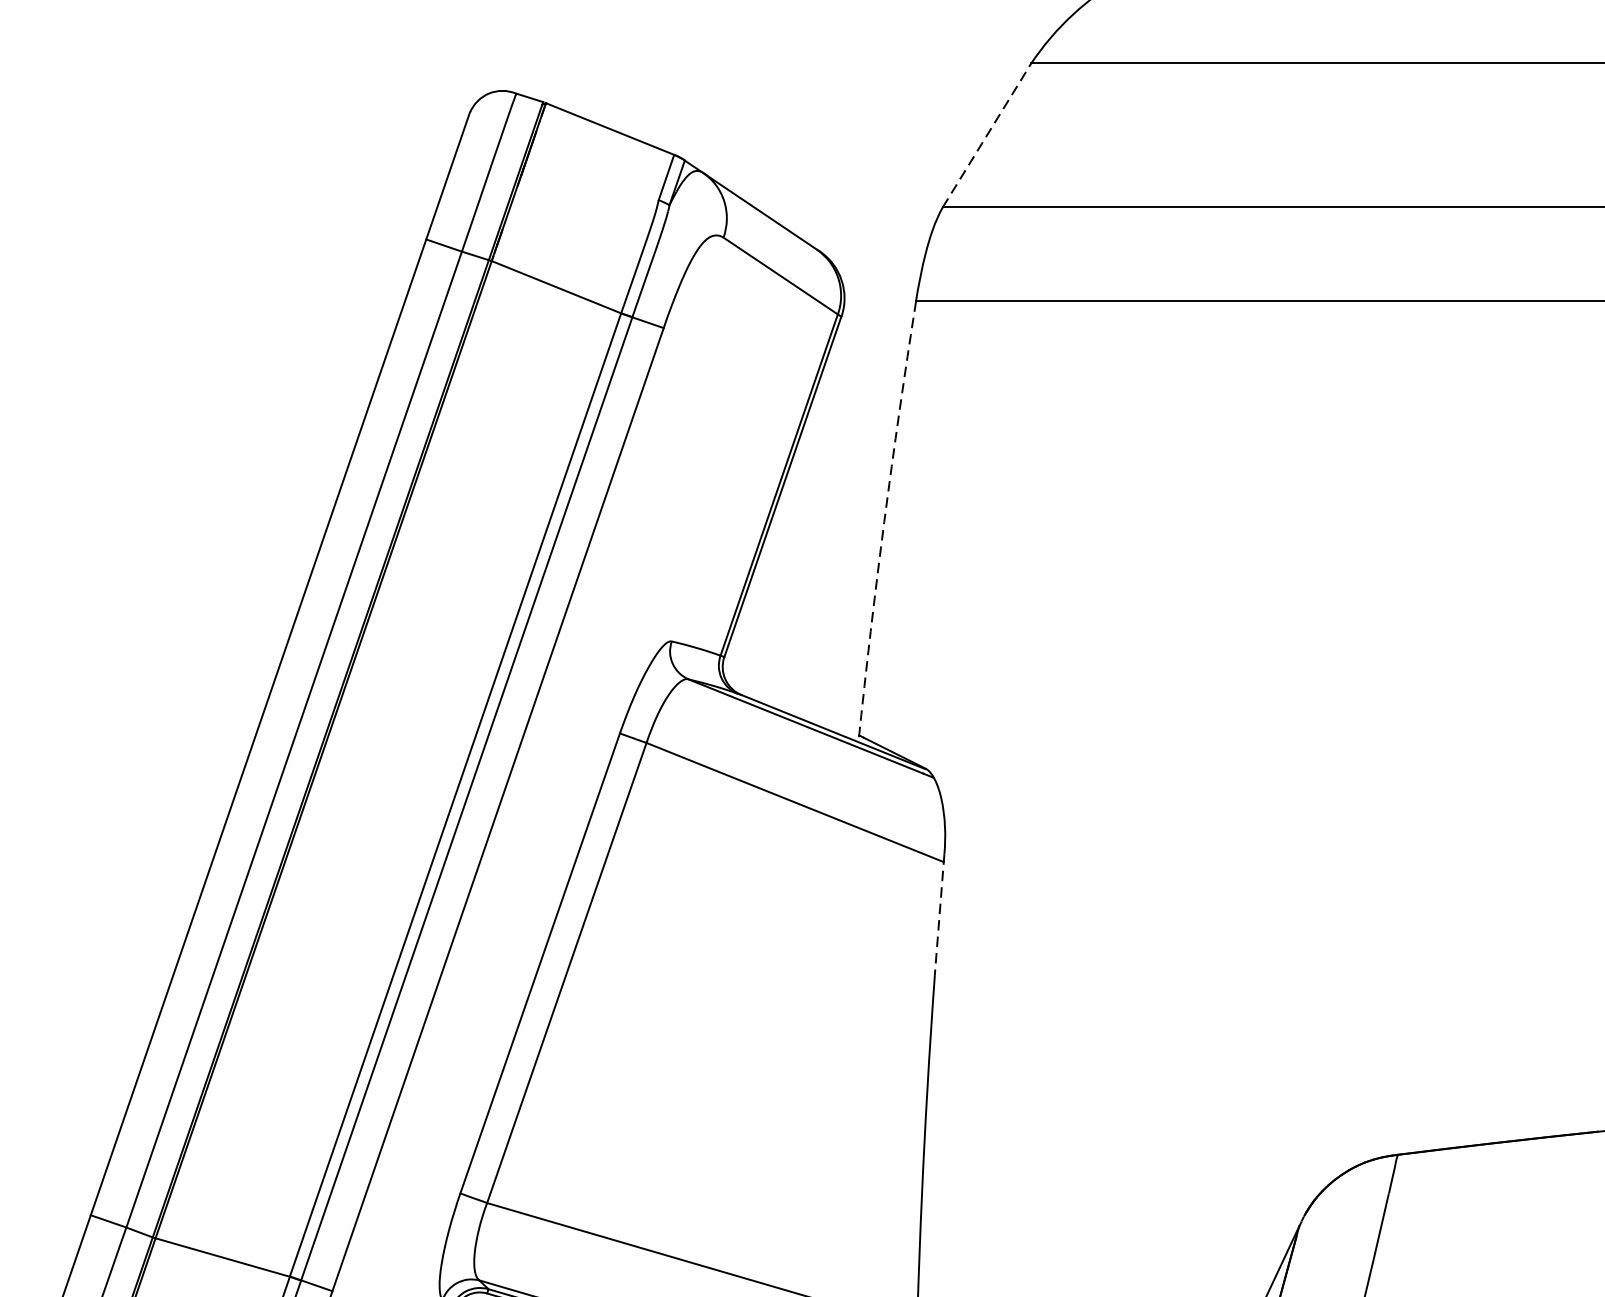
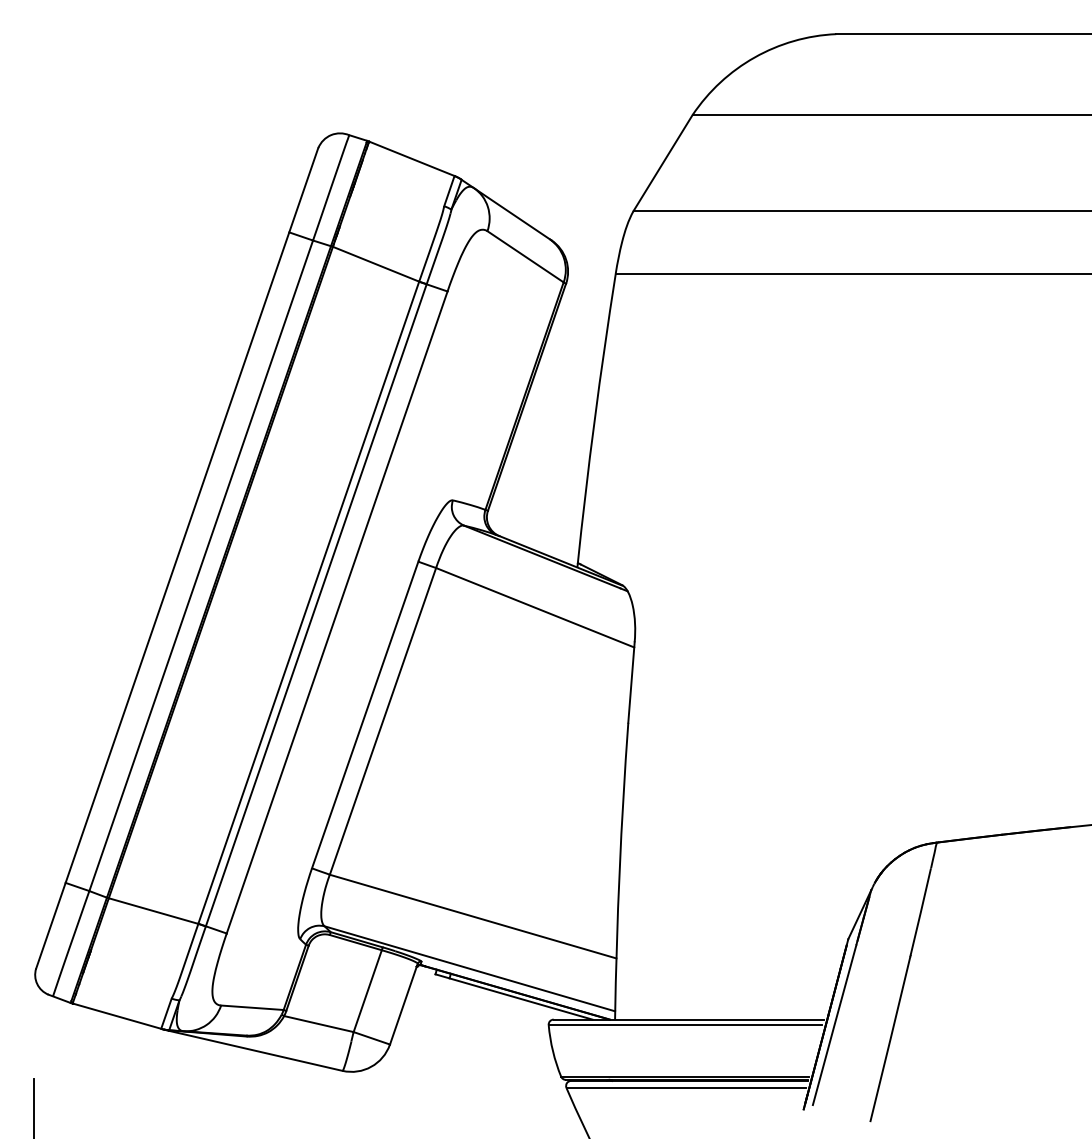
line: (987, 134) -> (663, 162), dashed -> solid
arc: (884, 521) -> (594, 420), dashed -> solid
line: (939, 916) -> (631, 683), dashed -> solid

